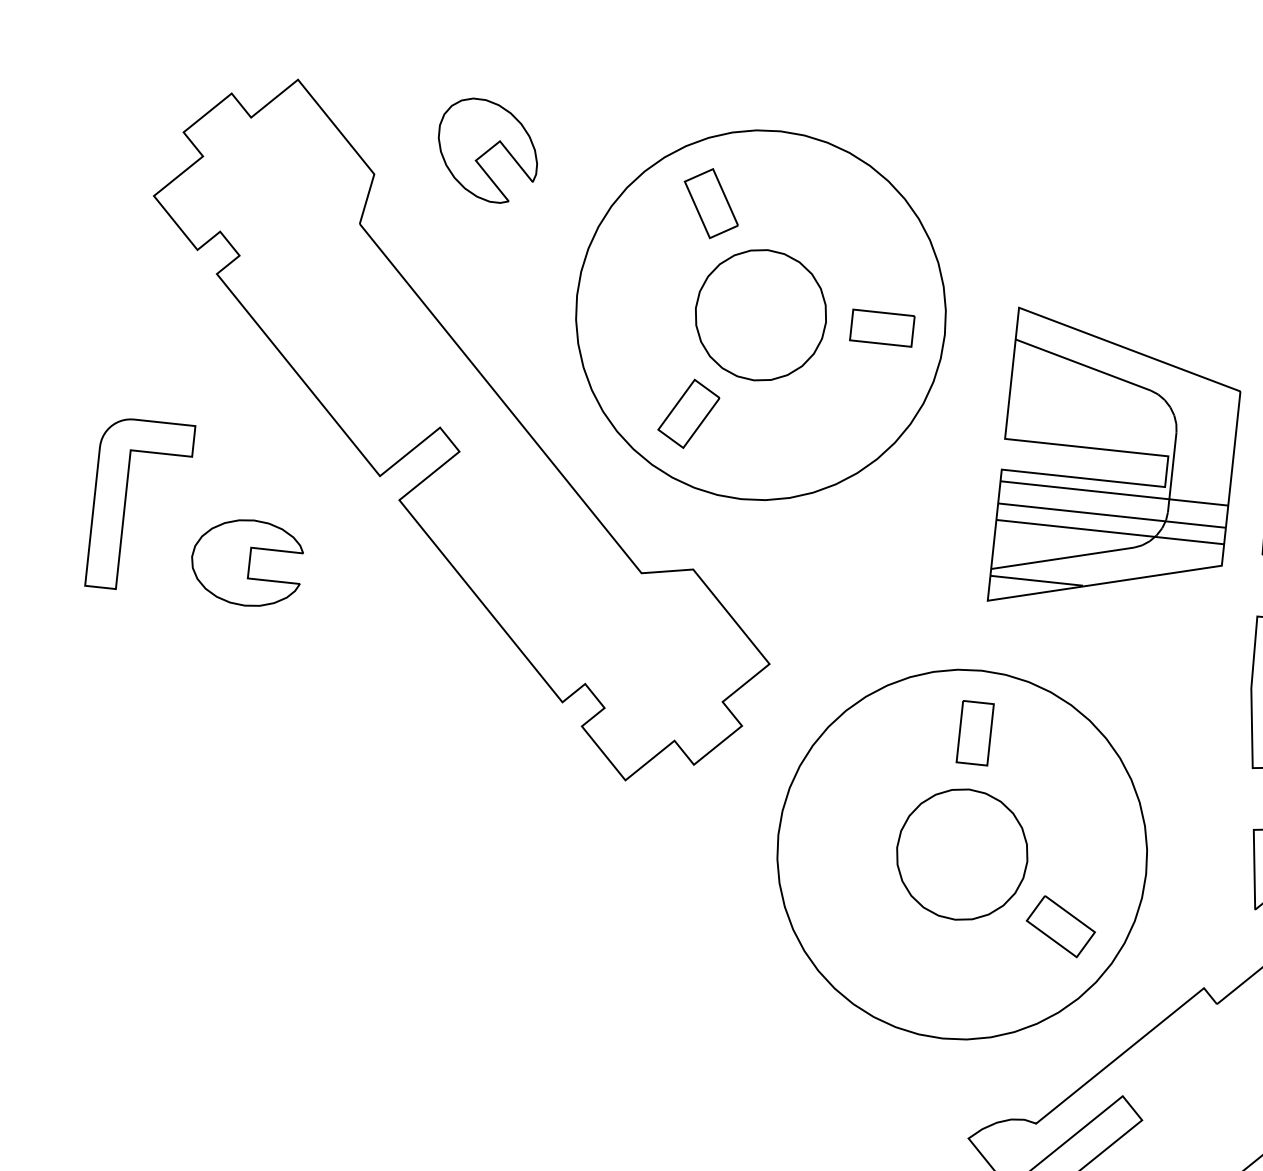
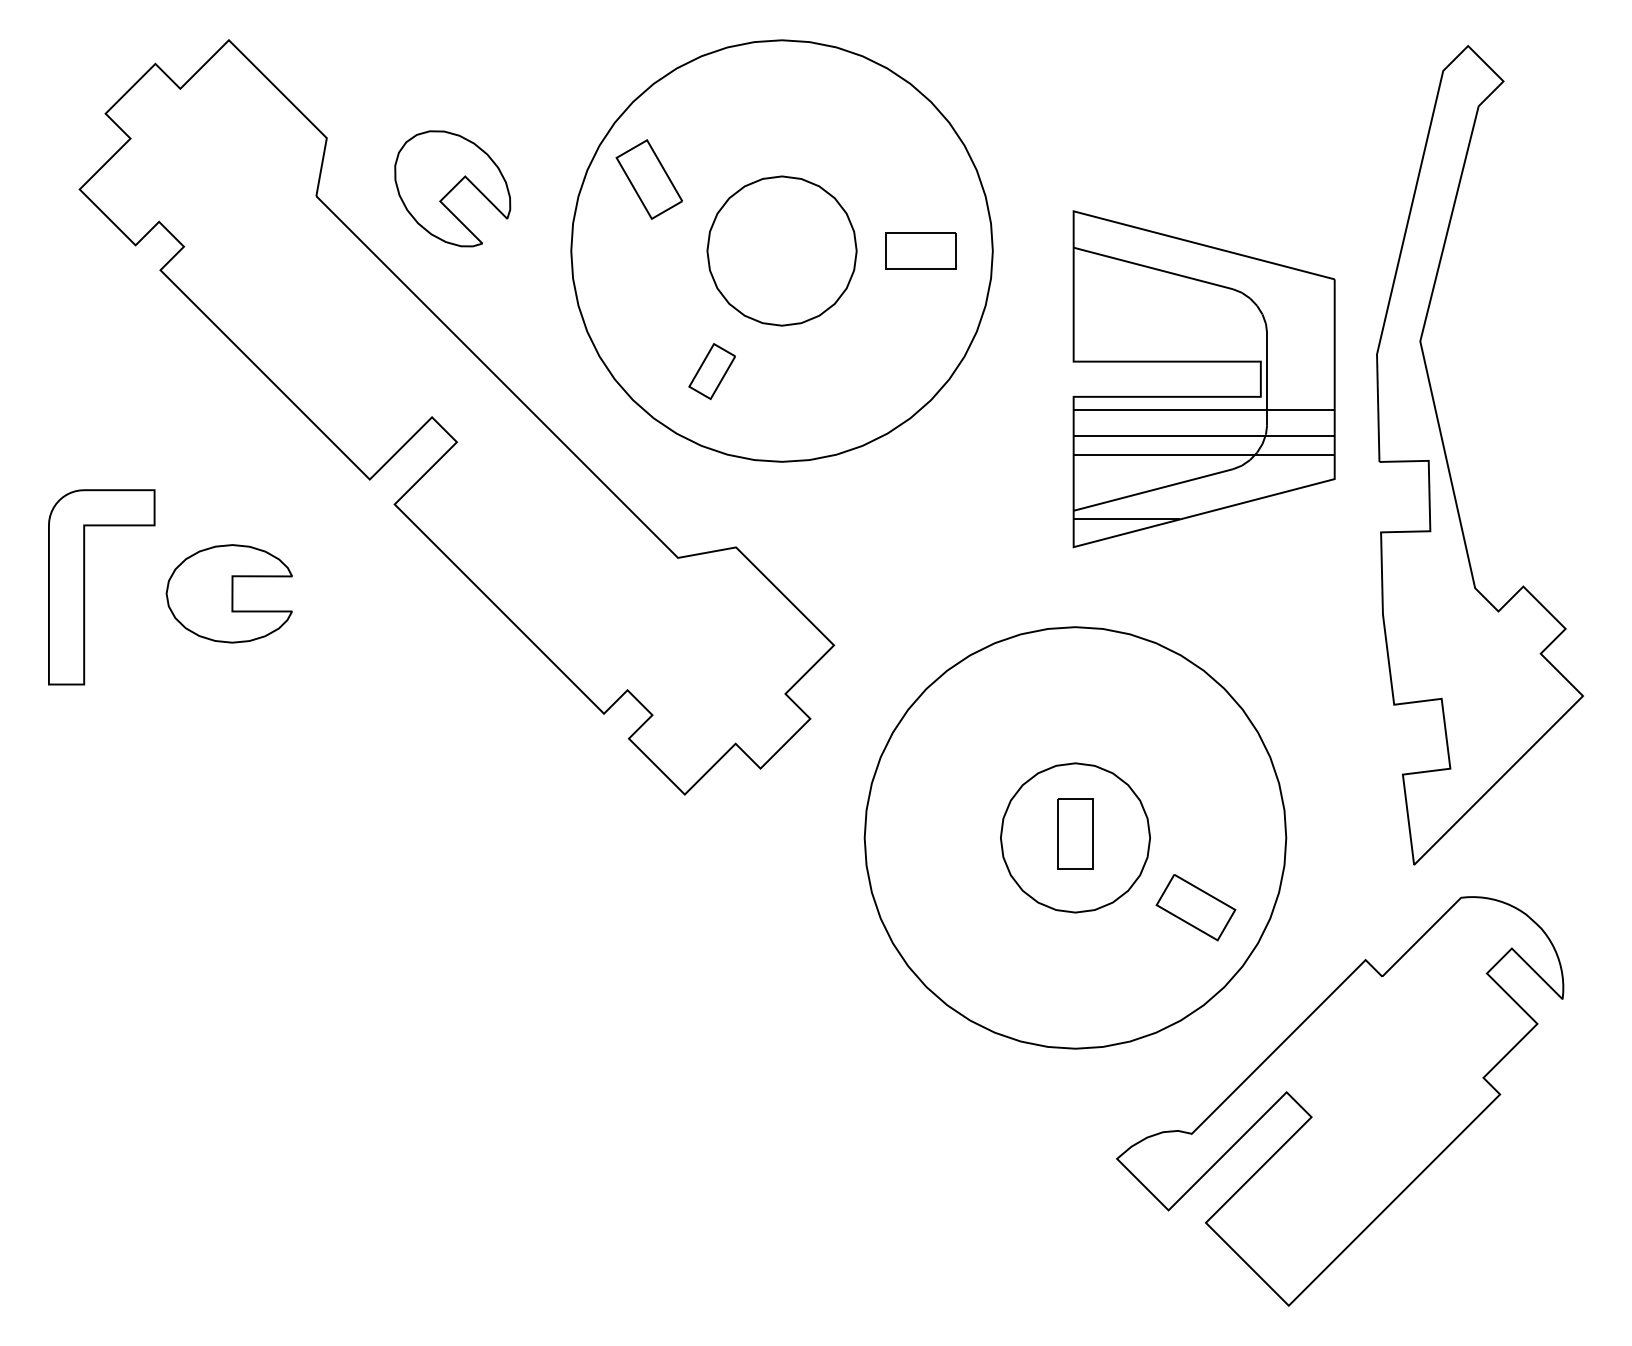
part: (487, 150) -> (452, 188), moved
part: (710, 203) -> (648, 179), moved
part: (688, 413) -> (711, 371), size x0.7
part: (126, 504) -> (85, 587), moved
part: (975, 732) -> (1075, 833), moved

